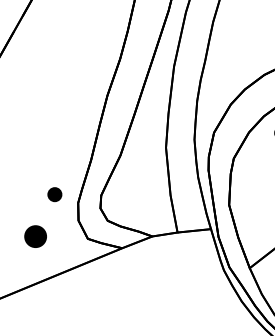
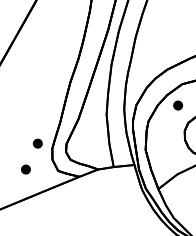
part: (34, 236) -> (25, 169), size x0.62

